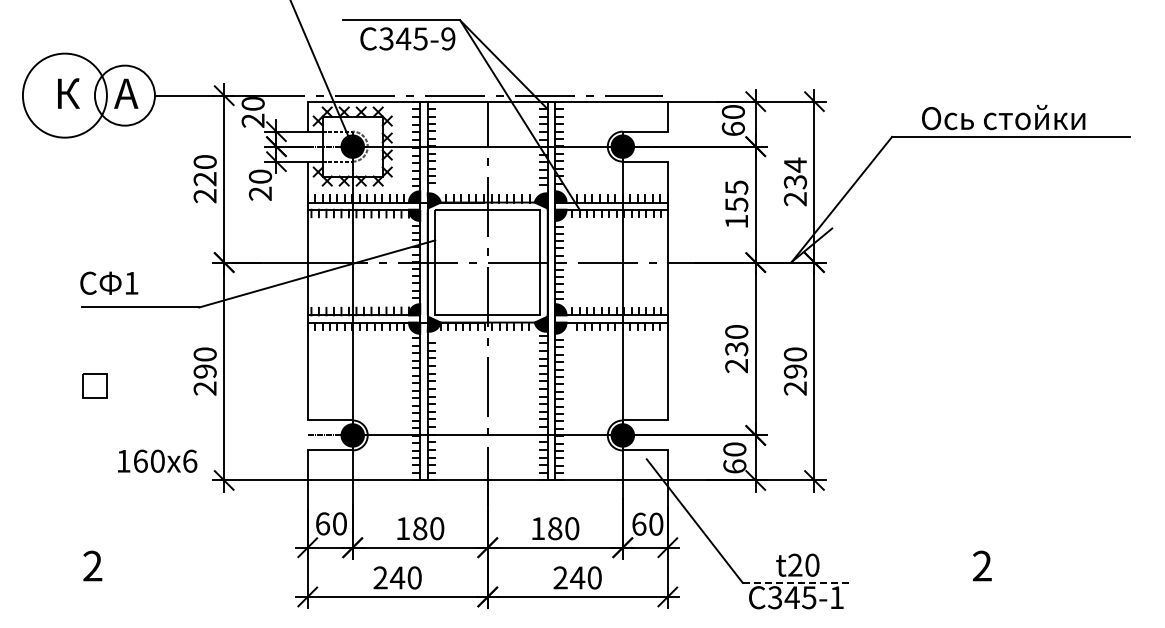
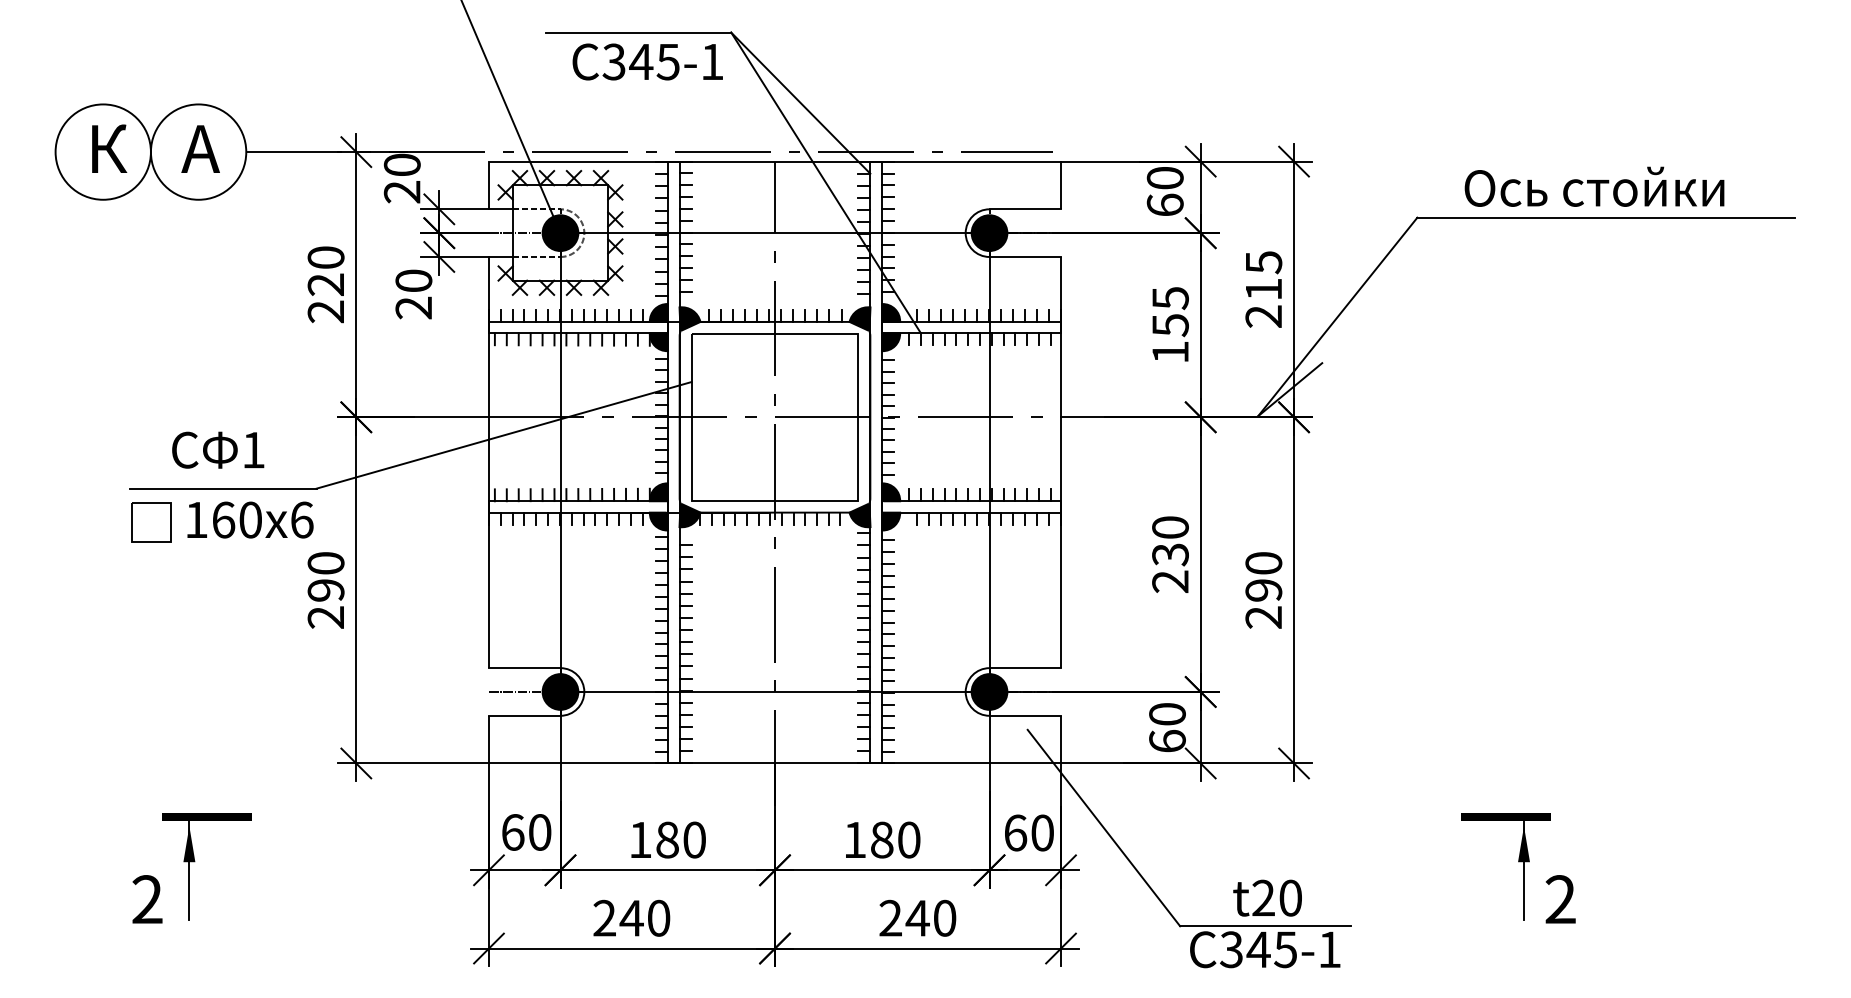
text: (448, 38) -> (712, 61), 345-9 -> 345-1
circle: (64, 95) -> (102, 151), size x0.71
text: (795, 173) -> (1263, 275), 234 -> 215
text: (109, 282) -> (218, 448), moved
part: (94, 385) -> (150, 522), moved
text: (157, 460) -> (250, 518), moved
part: (122, 542) -> (194, 862), added
part: (955, 542) -> (1518, 862), added
line: (796, 582) -> (1265, 925), dashed -> solid

